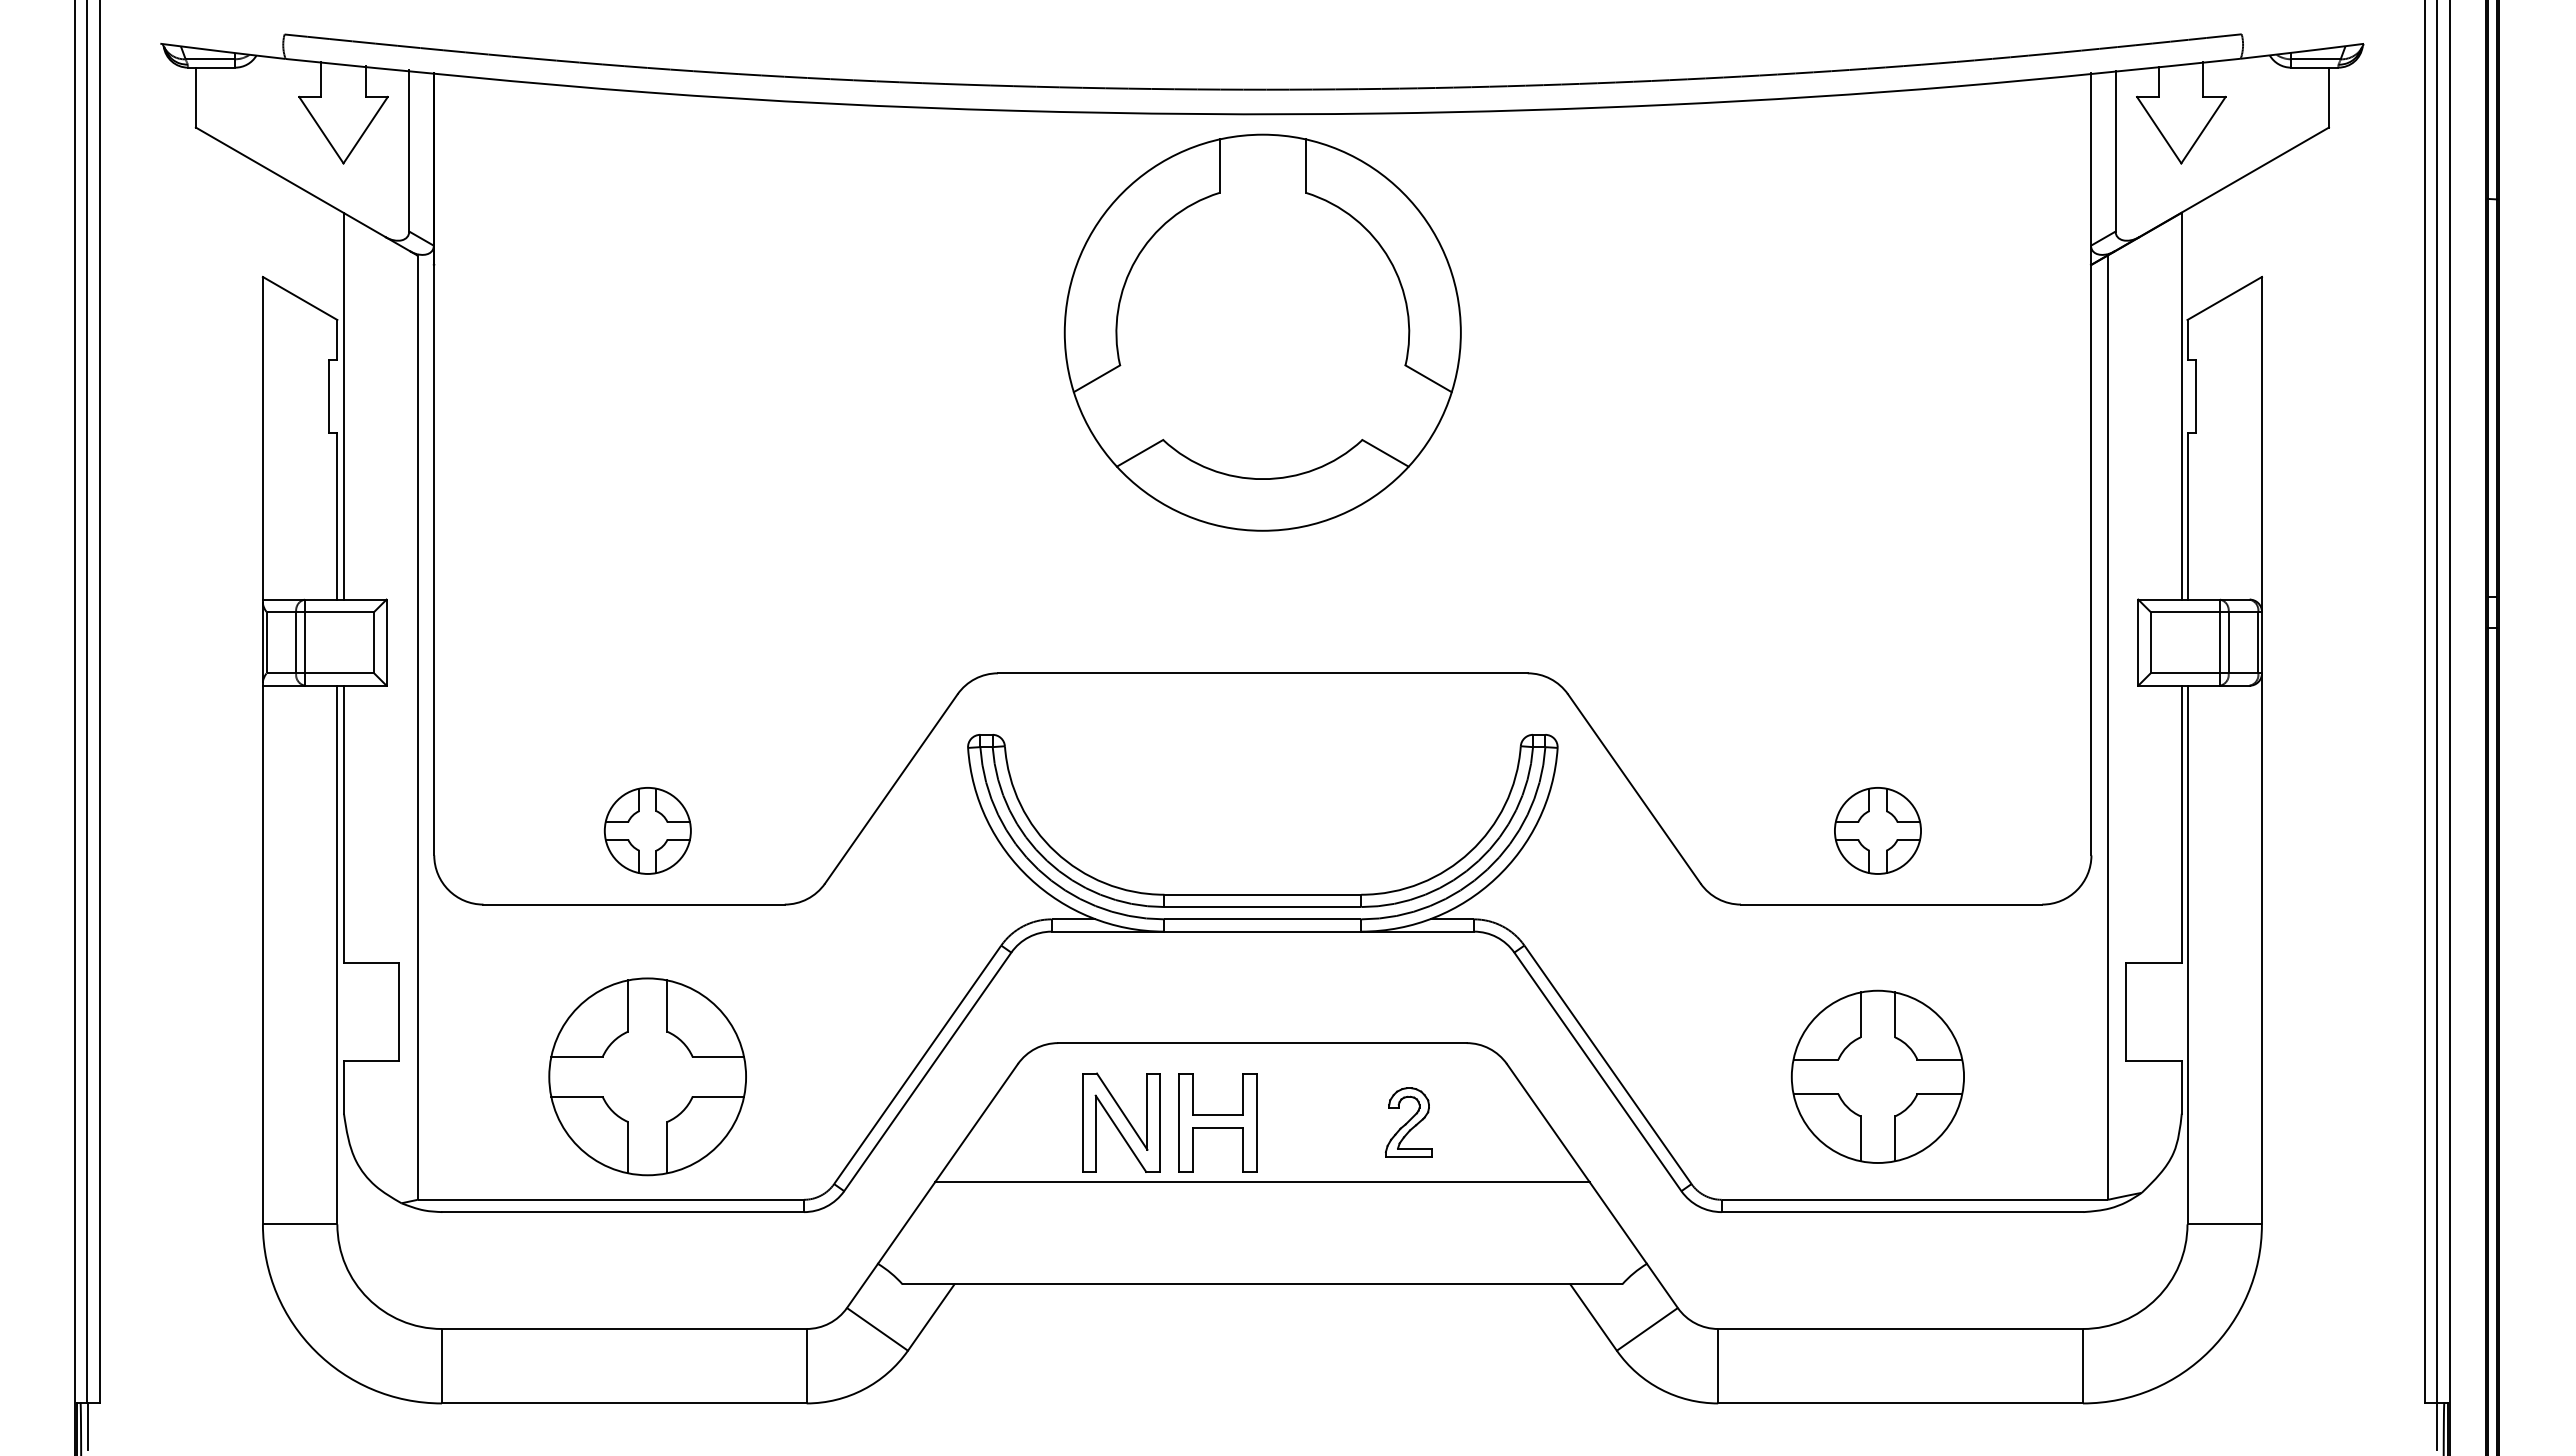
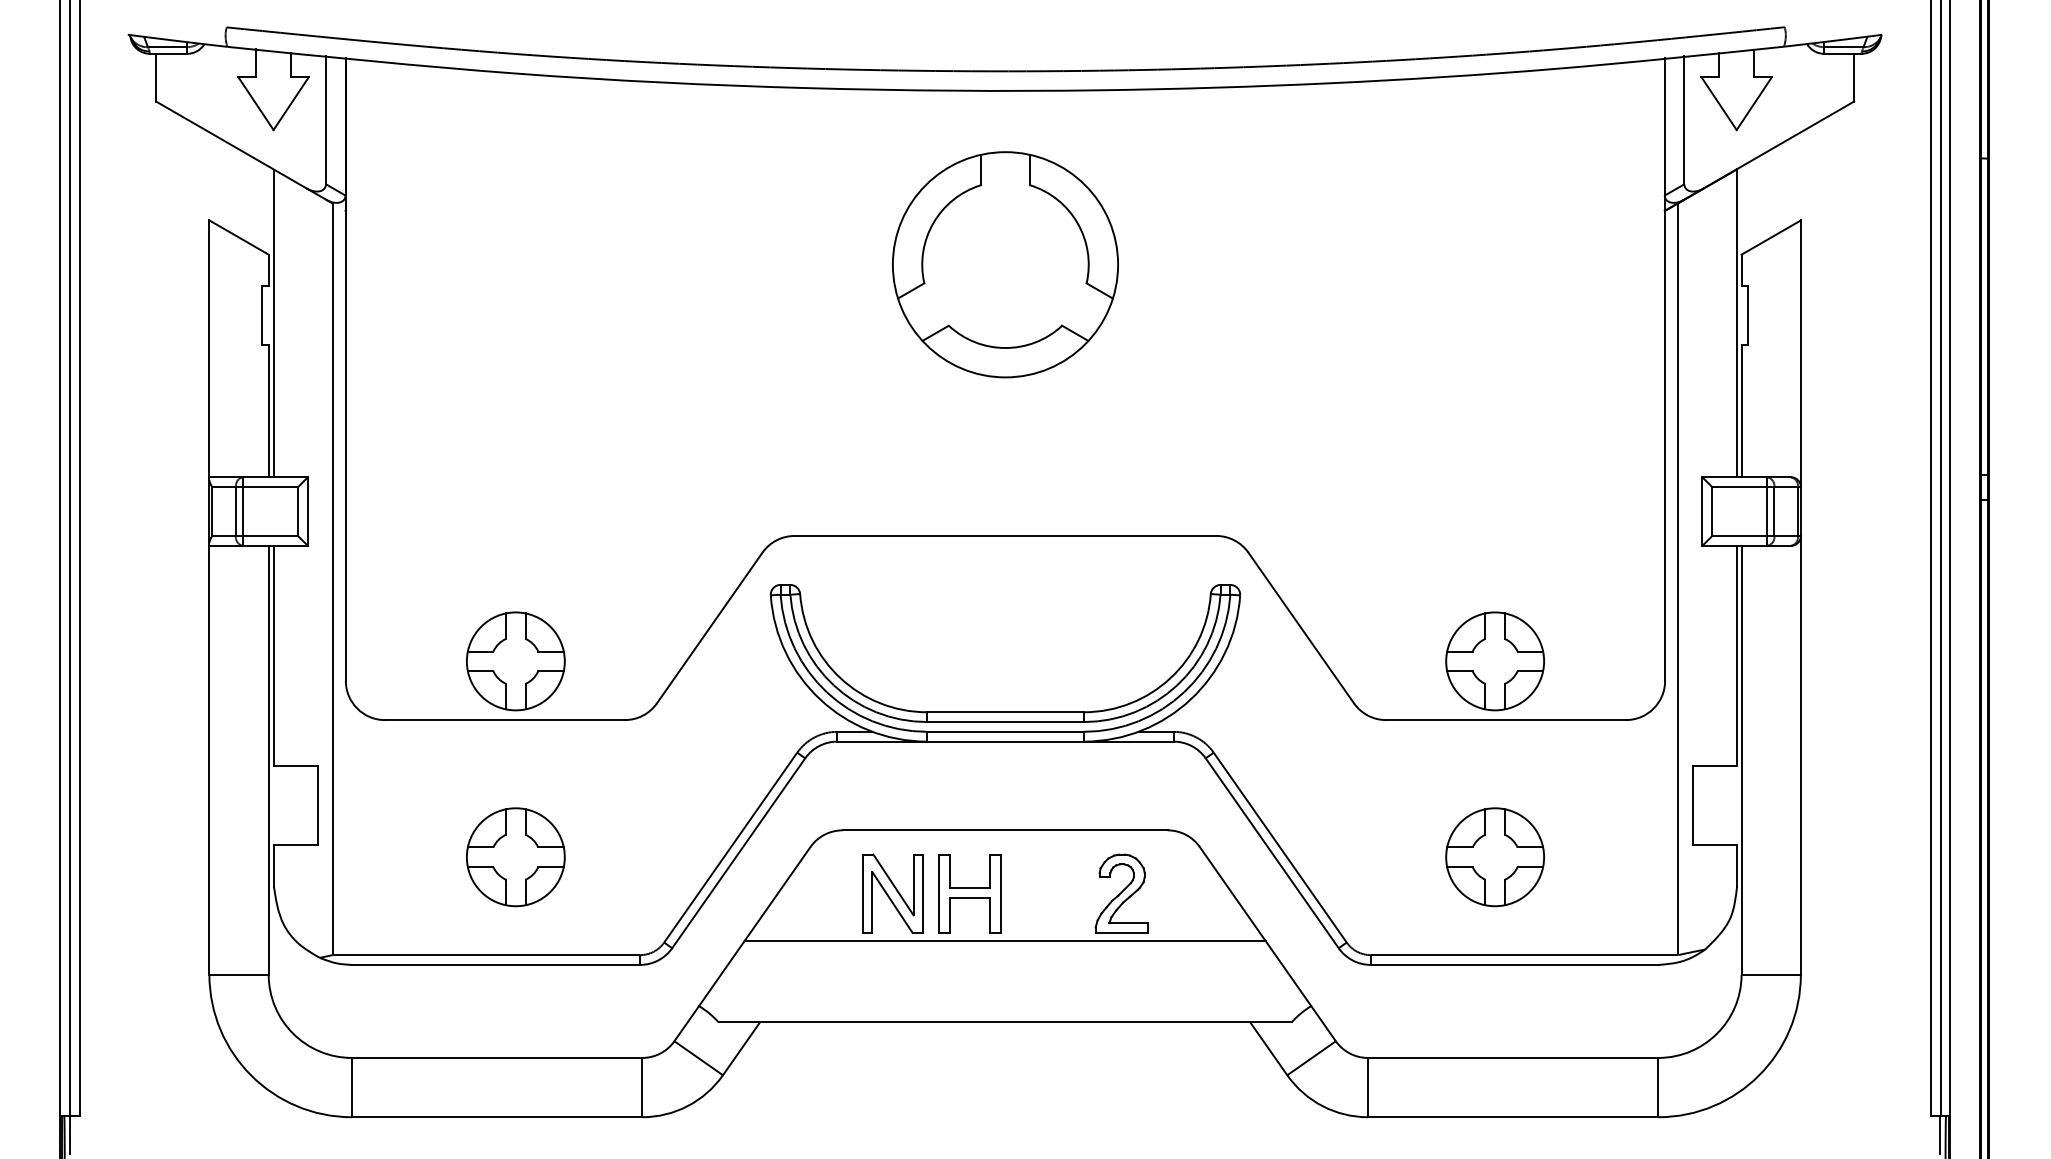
part: (1262, 332) -> (1005, 264), size x0.71
part: (647, 830) -> (515, 661), size x1.43
part: (1877, 830) -> (1494, 661), size x1.43
part: (647, 1076) -> (515, 856), size x0.62
part: (1877, 1076) -> (1494, 856), size x0.71
part: (1408, 1122) -> (1121, 893), size x1.43

